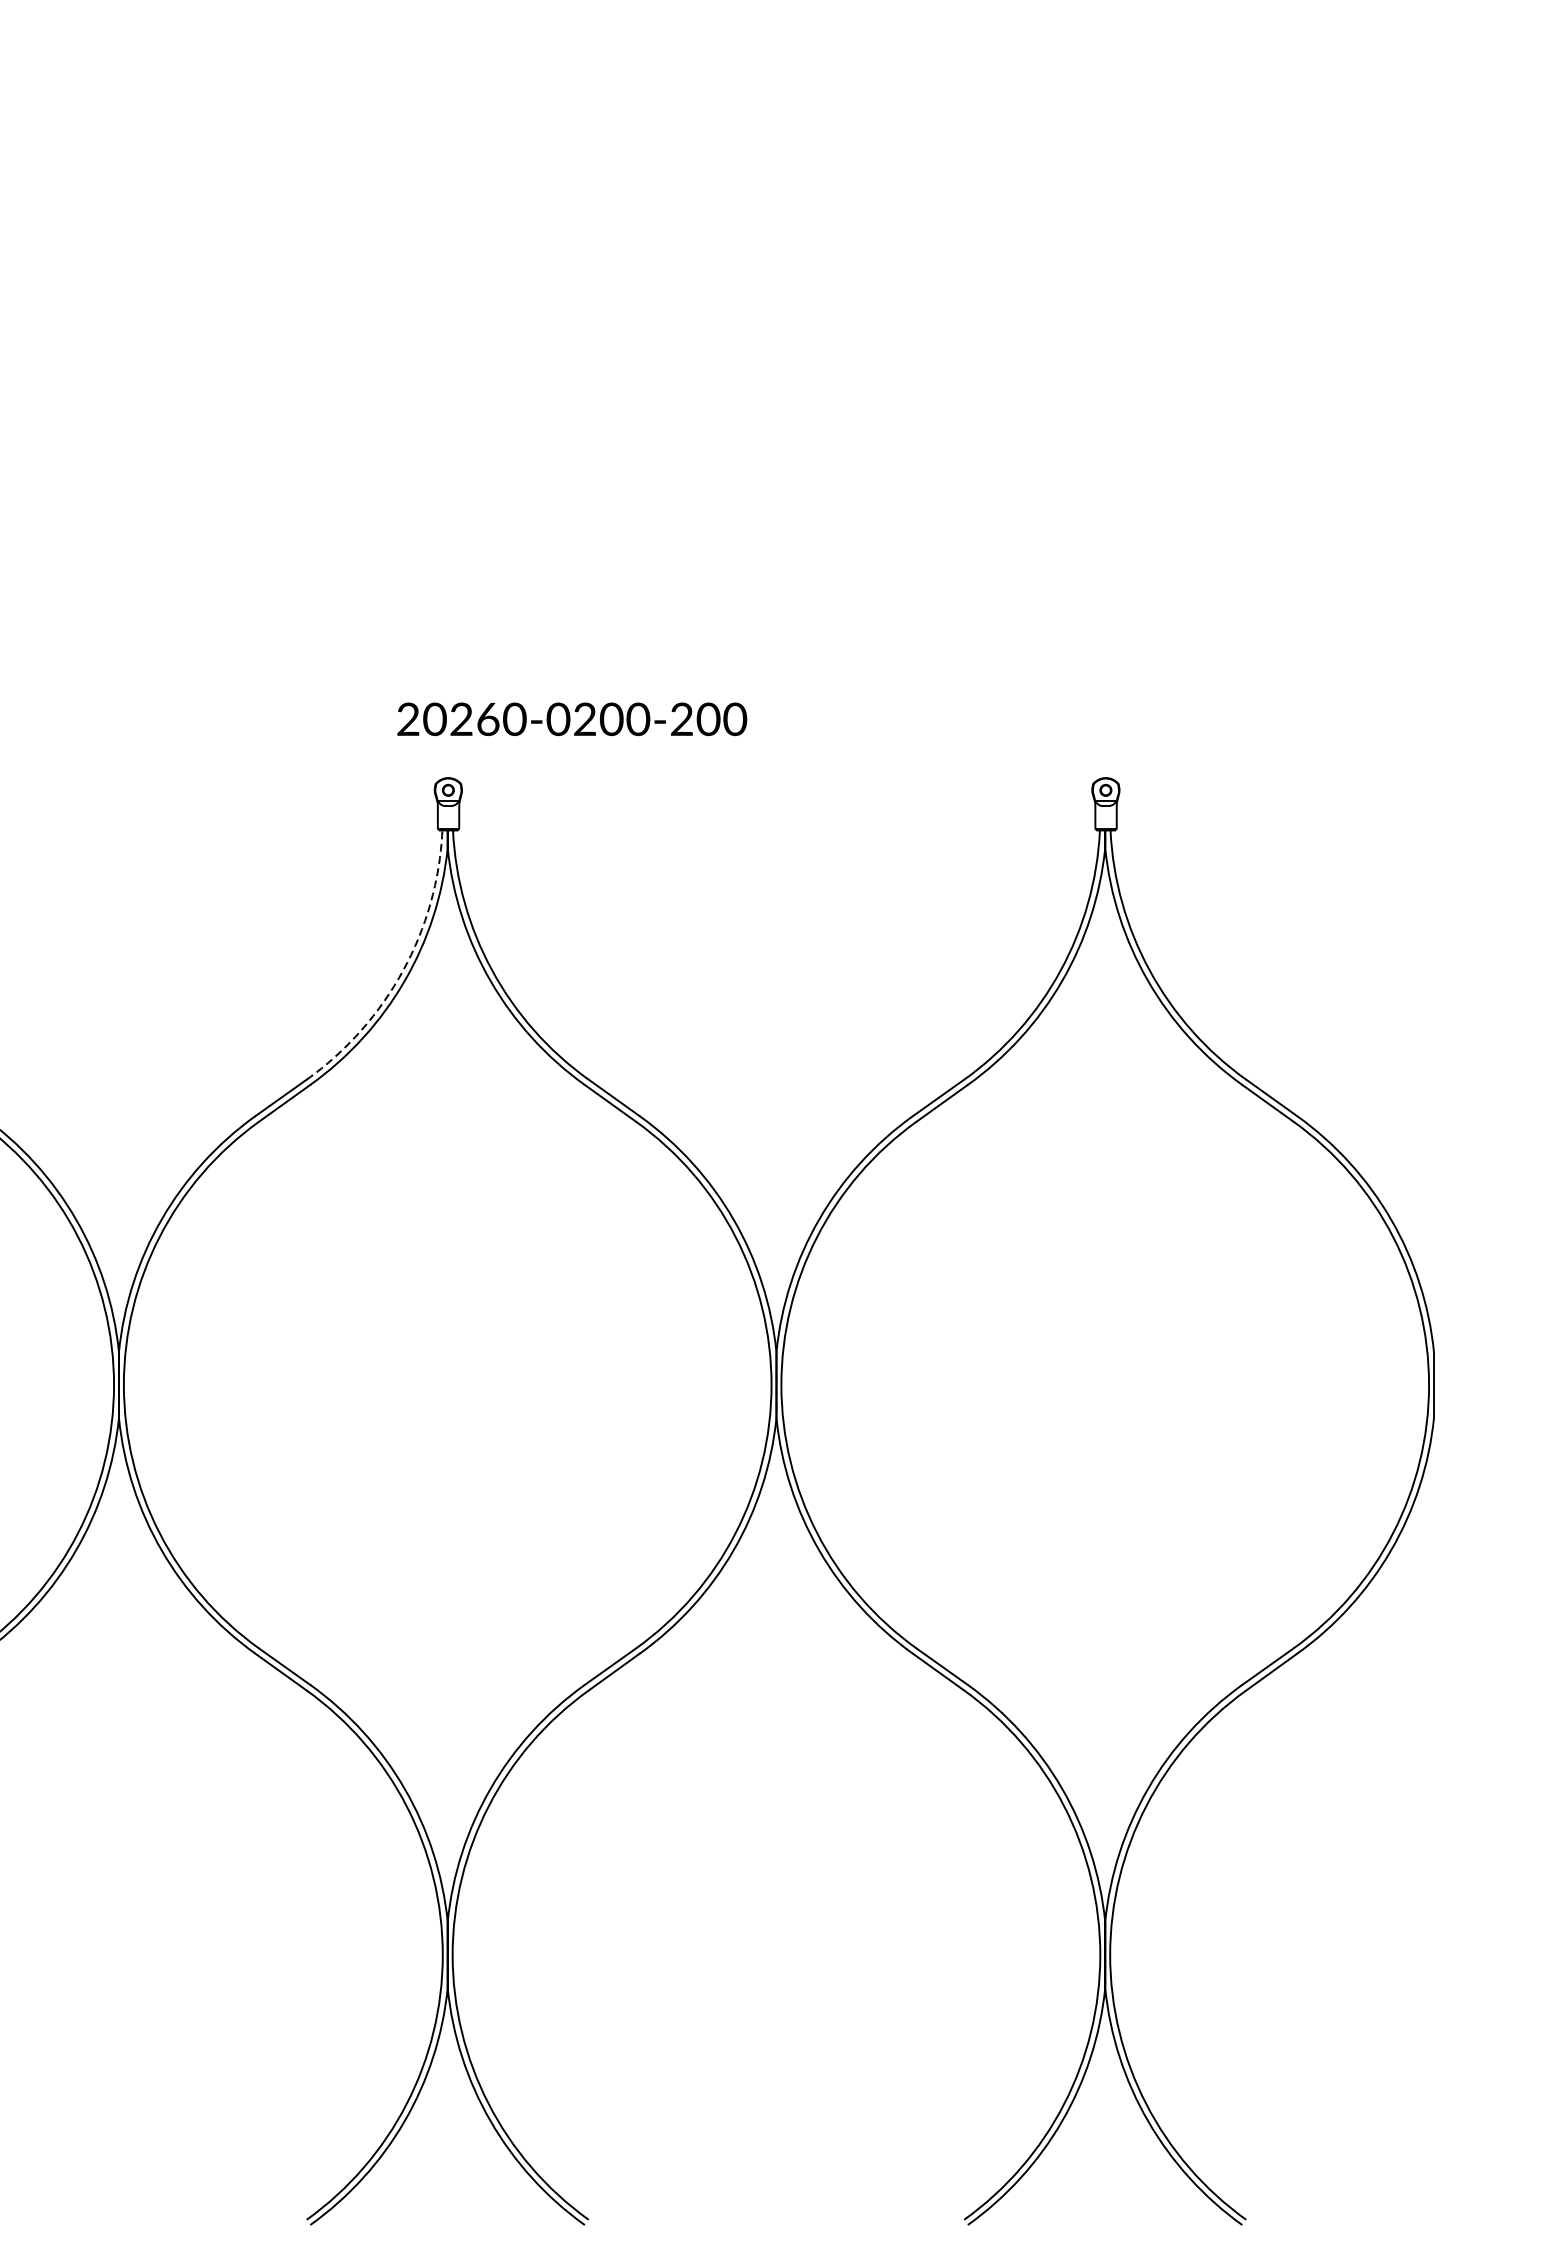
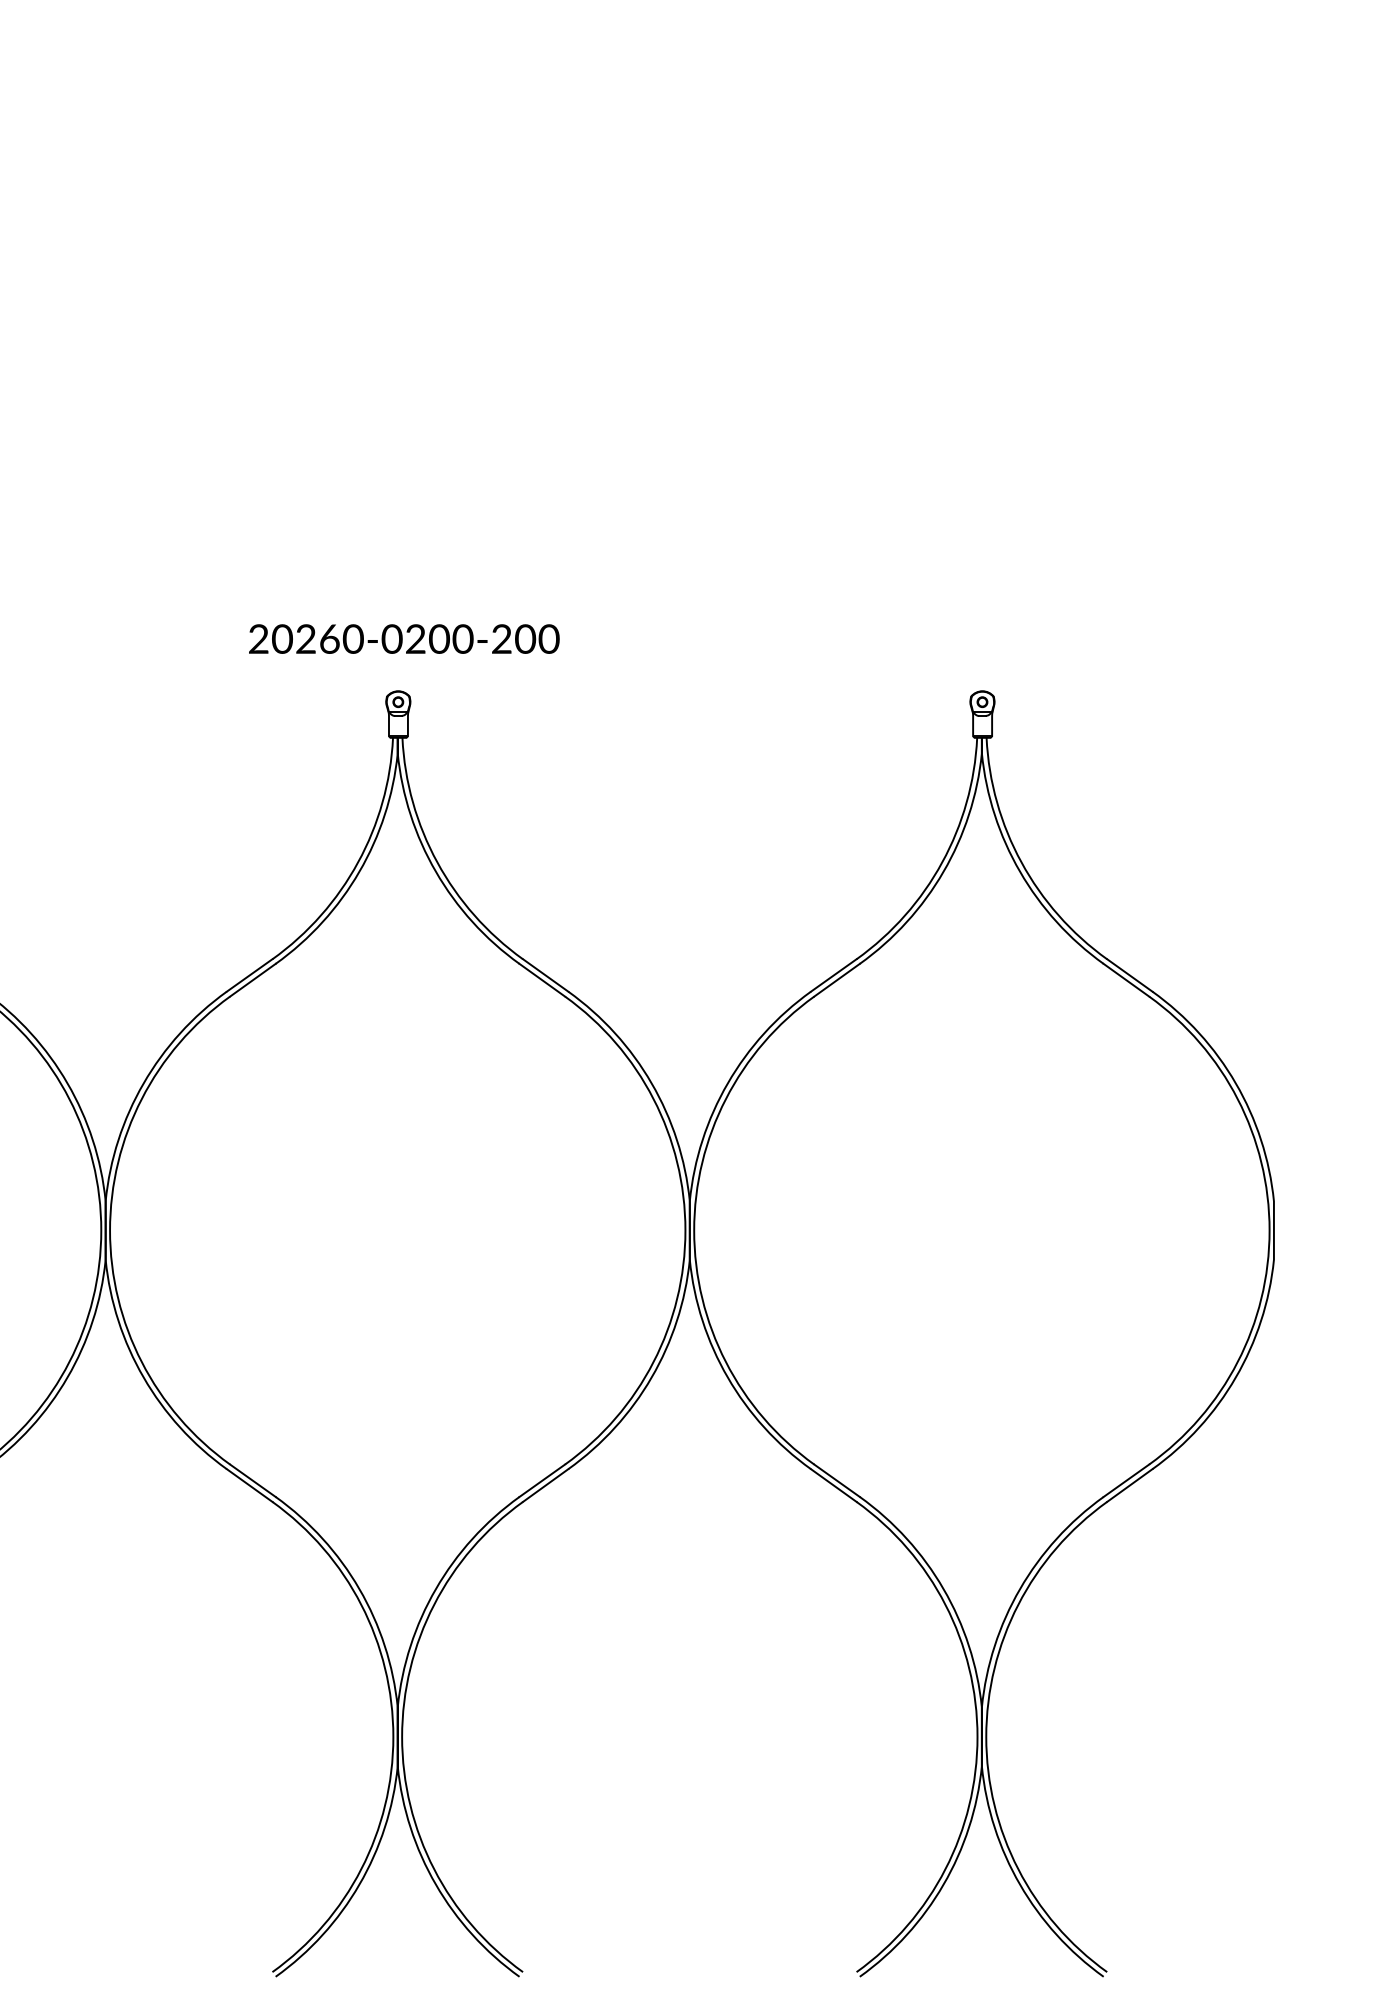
text: (572, 718) -> (404, 638), moved
arc: (403, 970) -> (358, 862), dashed -> solid

